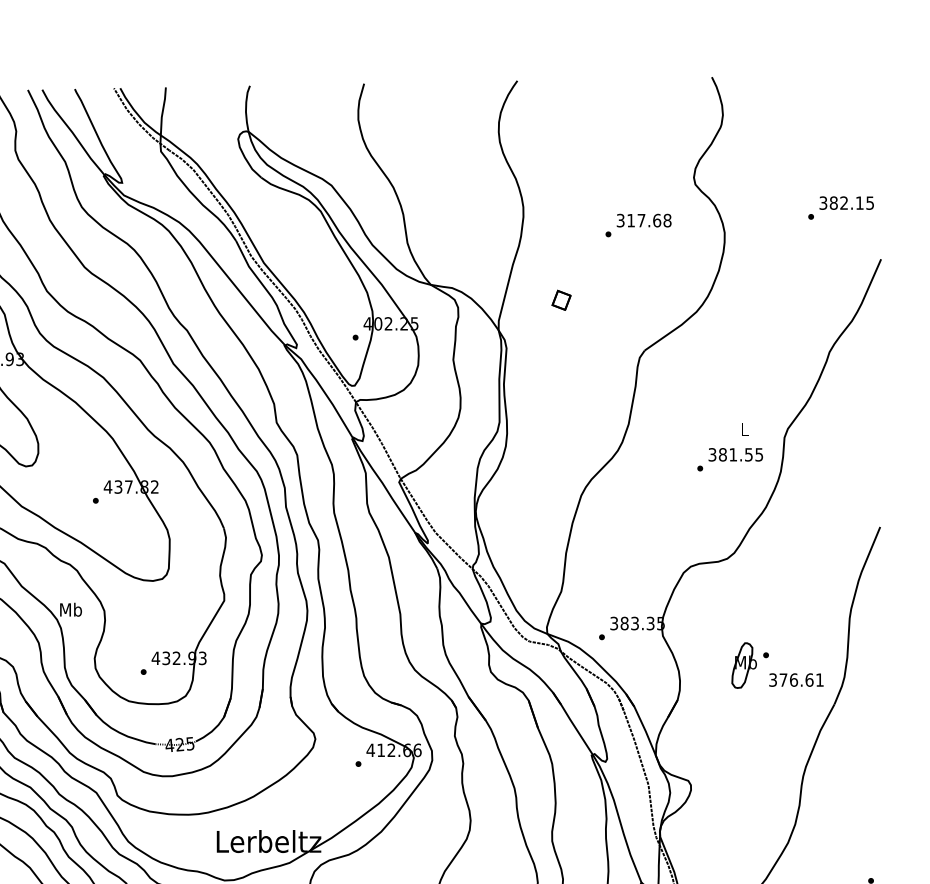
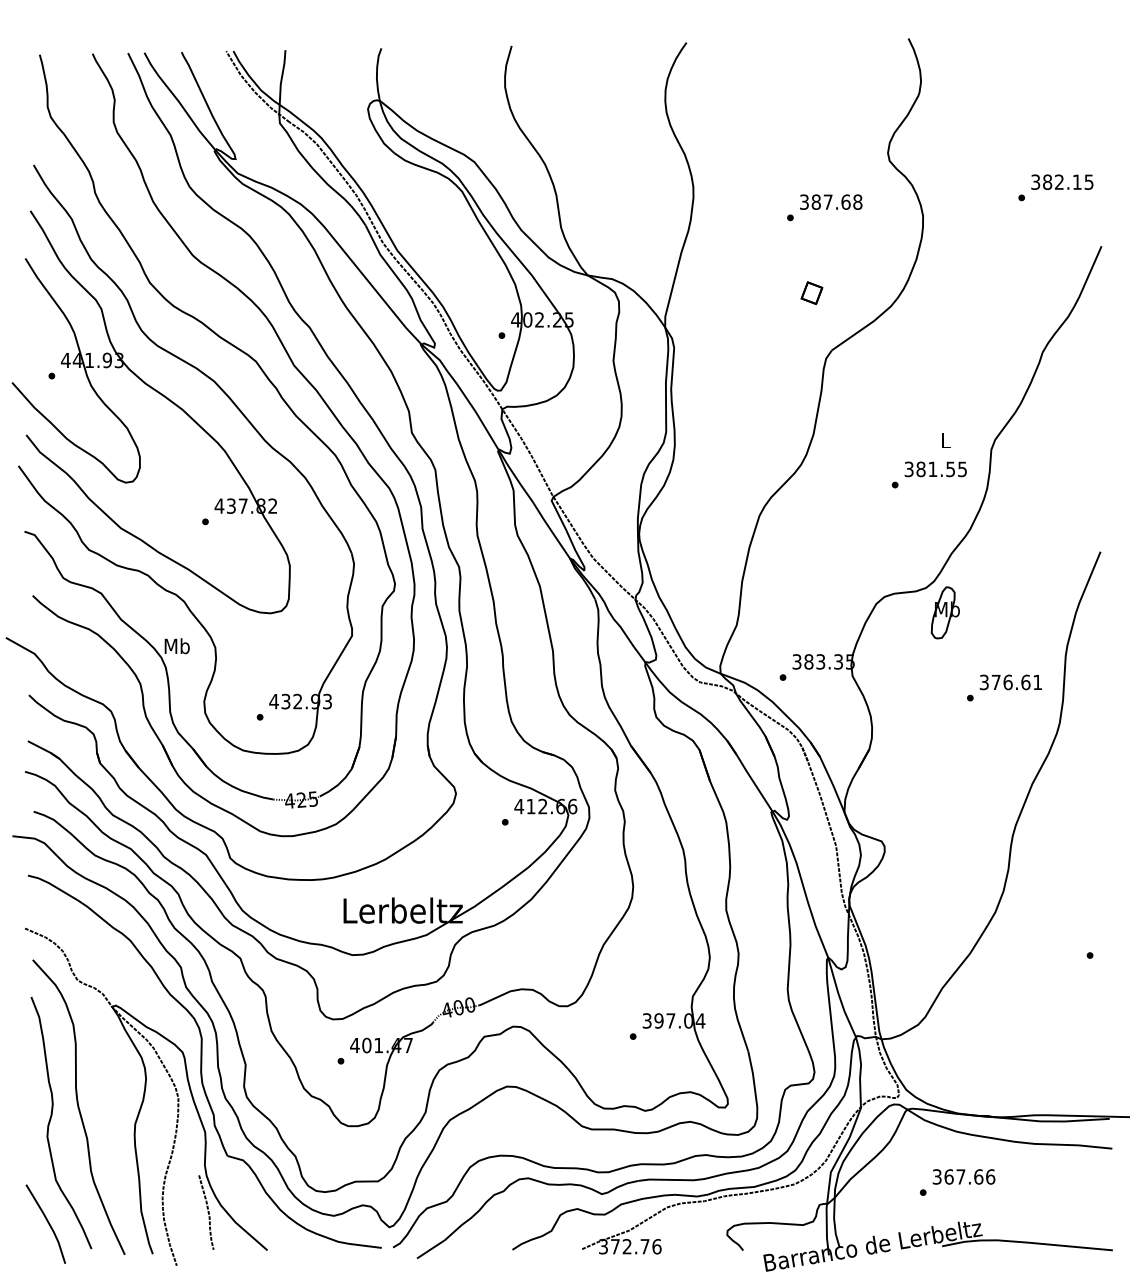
text: (630, 220) -> (815, 201), 317.68 -> 387.68
part: (561, 300) -> (811, 293), moved
part: (743, 665) -> (944, 612), moved
text: (796, 680) -> (1010, 682), moved

